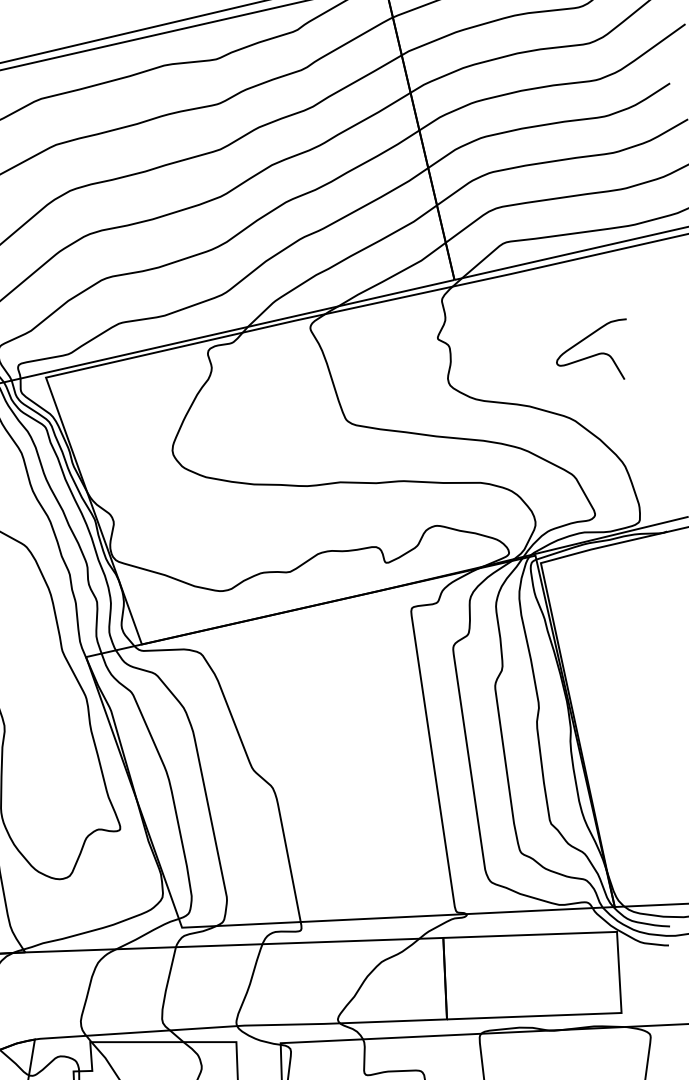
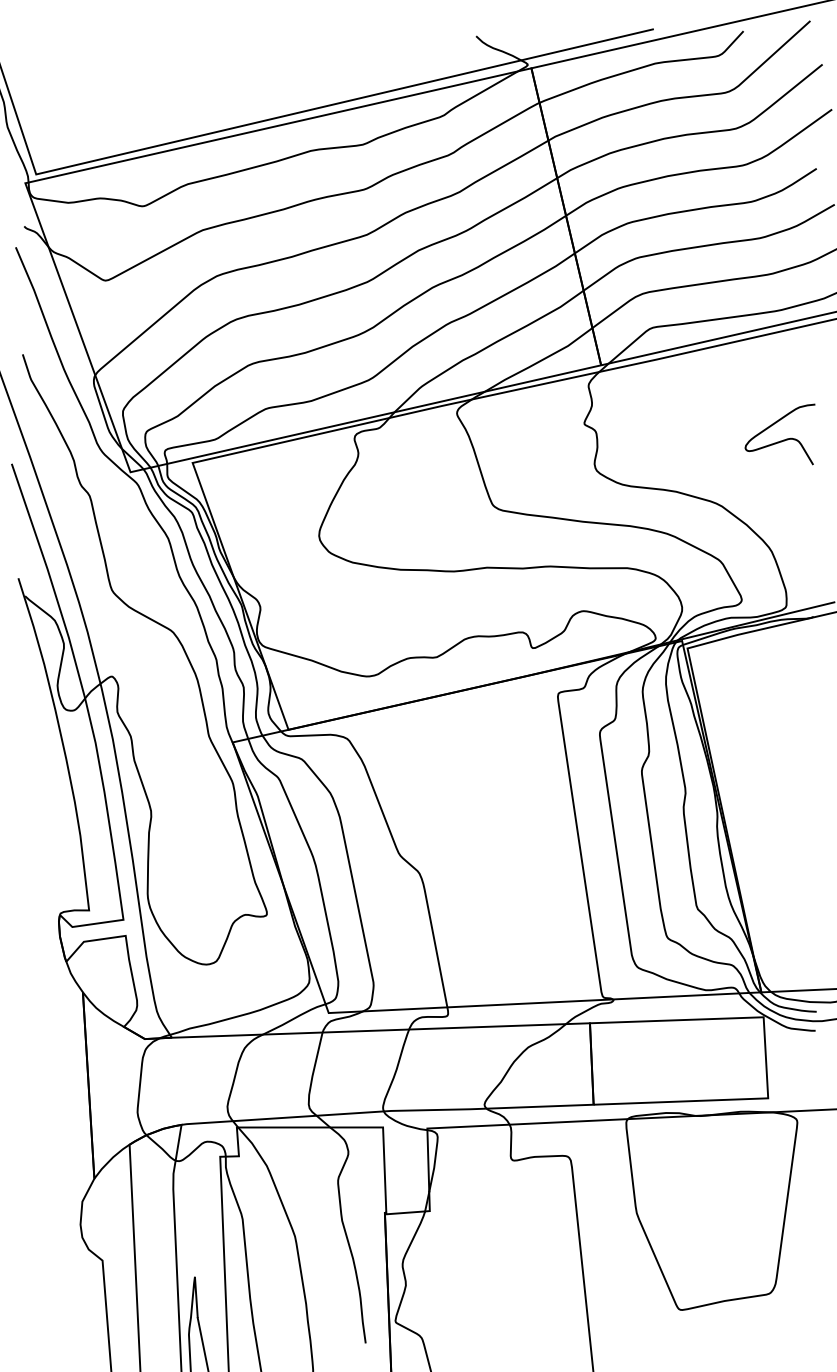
curve: (591, 355) -> (780, 440), moved

